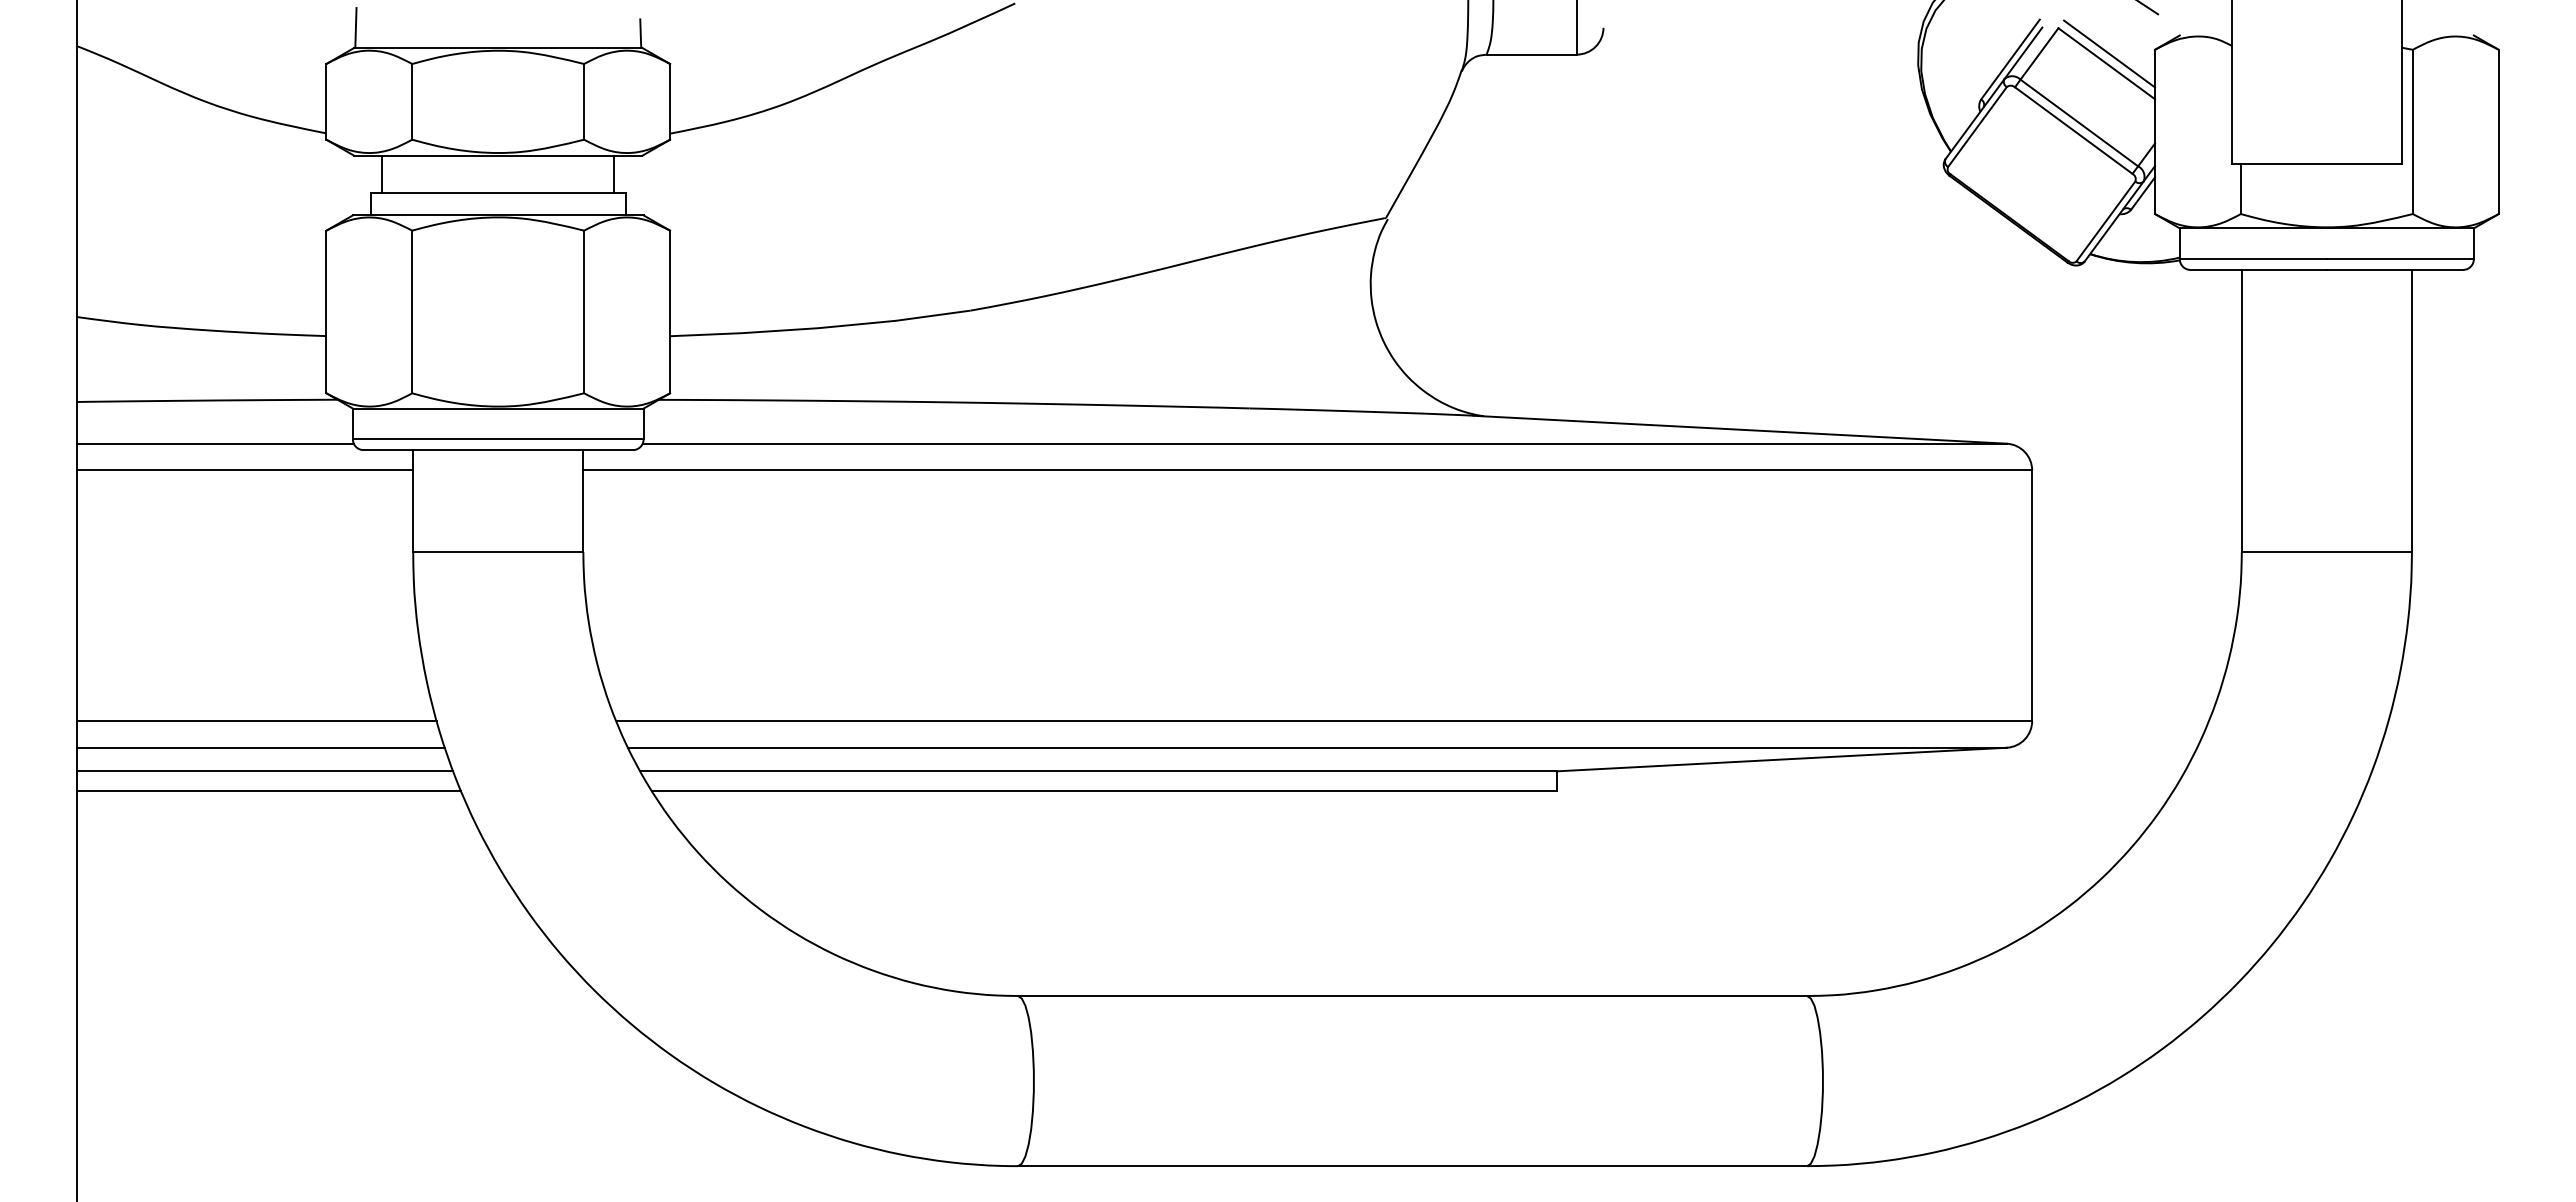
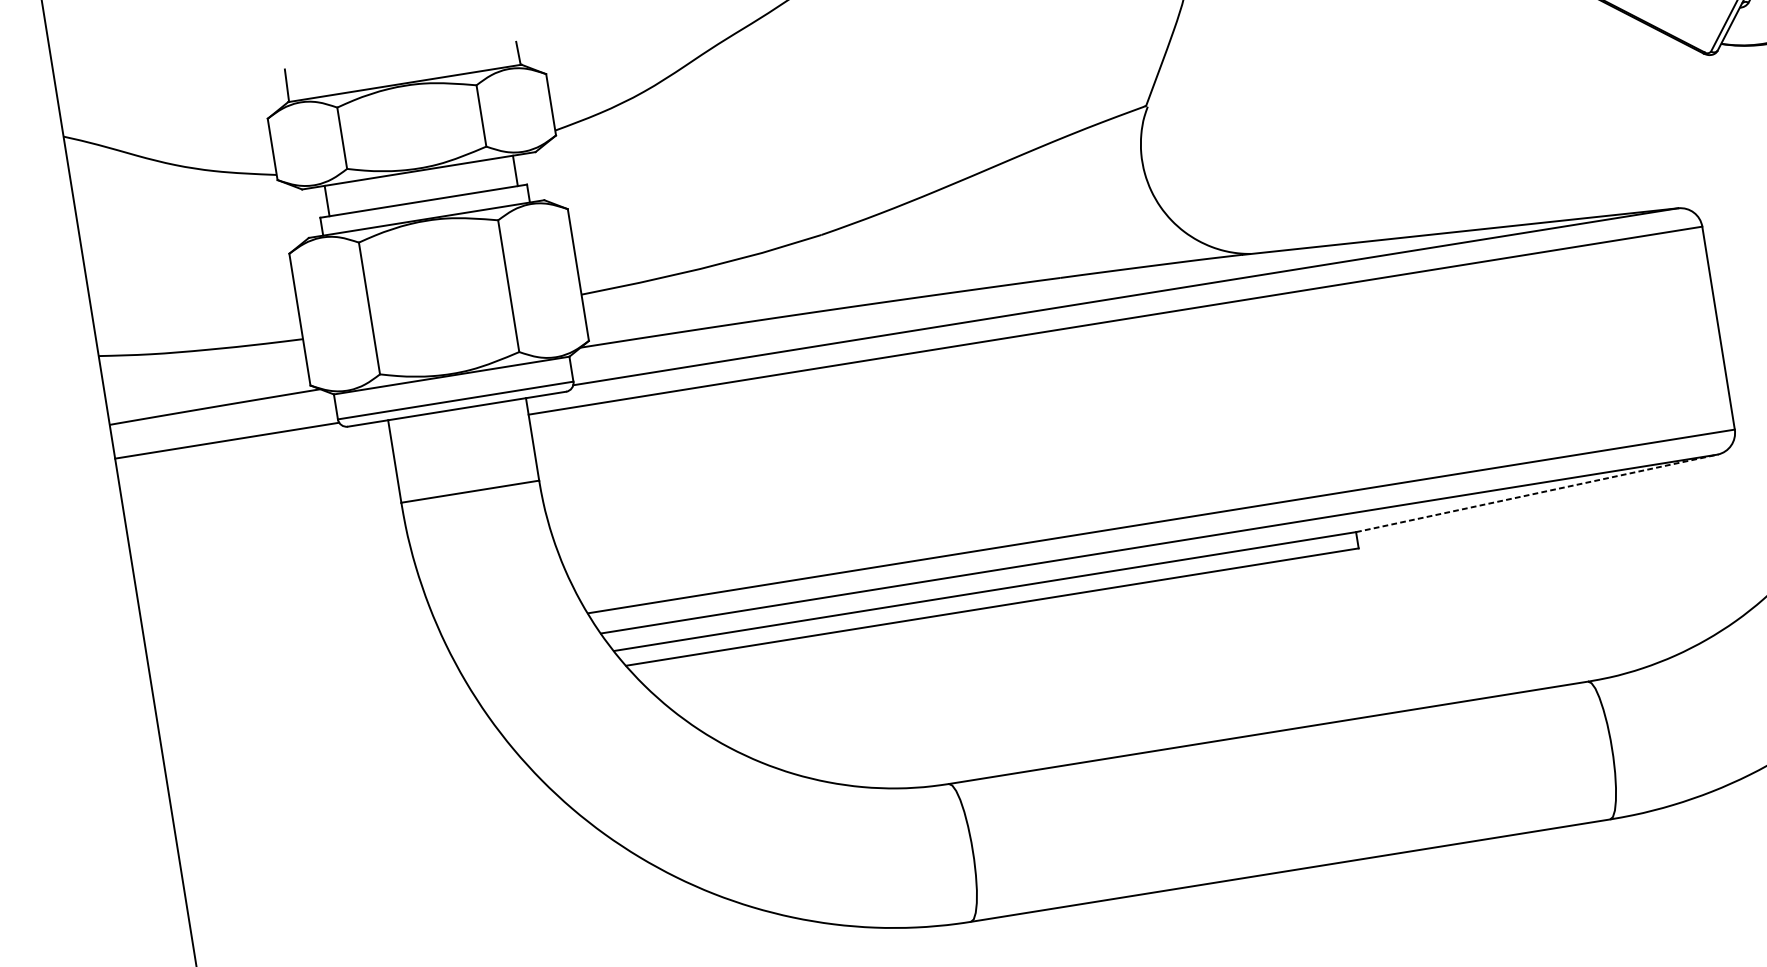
line: (245, 470) -> (254, 458), removed
line: (256, 720) -> (296, 659), removed
line: (261, 747) -> (303, 680), removed
line: (1782, 759) -> (1537, 493), solid -> dashed
line: (265, 771) -> (310, 699), removed
line: (269, 791) -> (316, 715), removed

